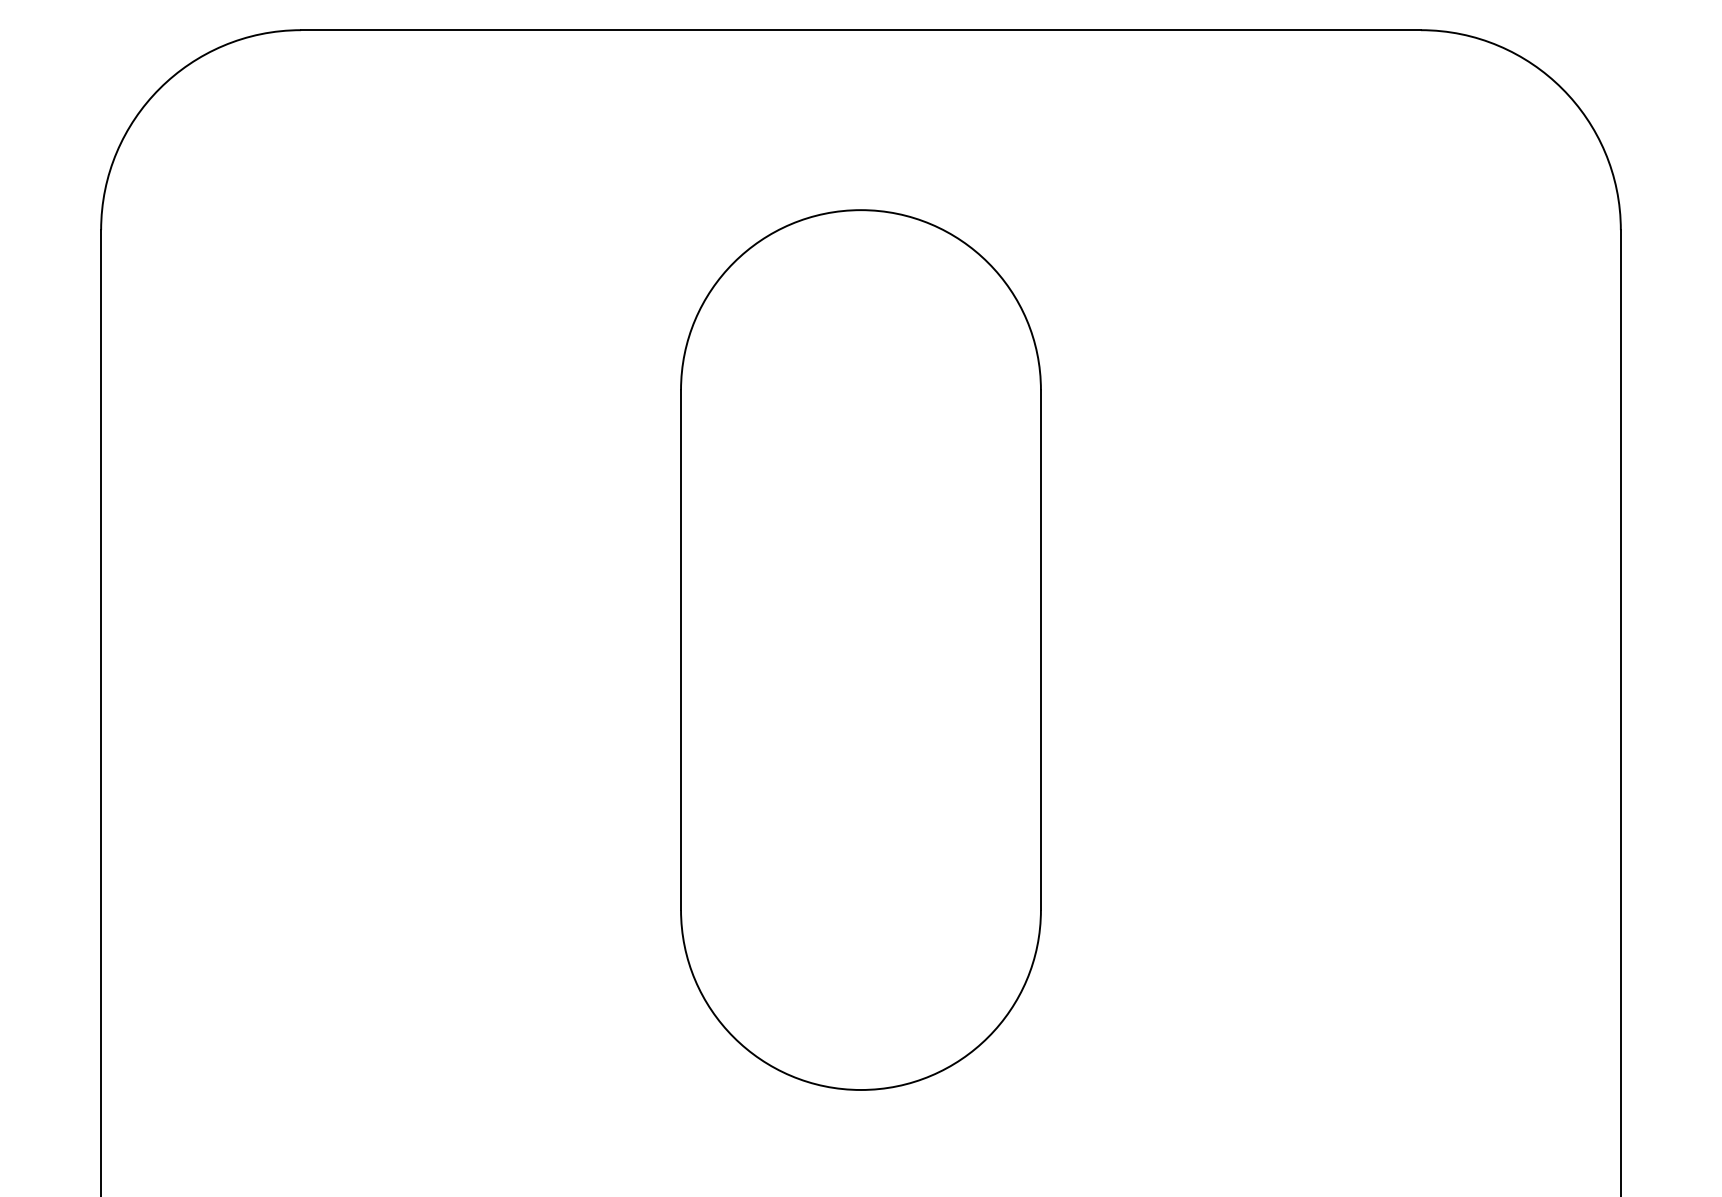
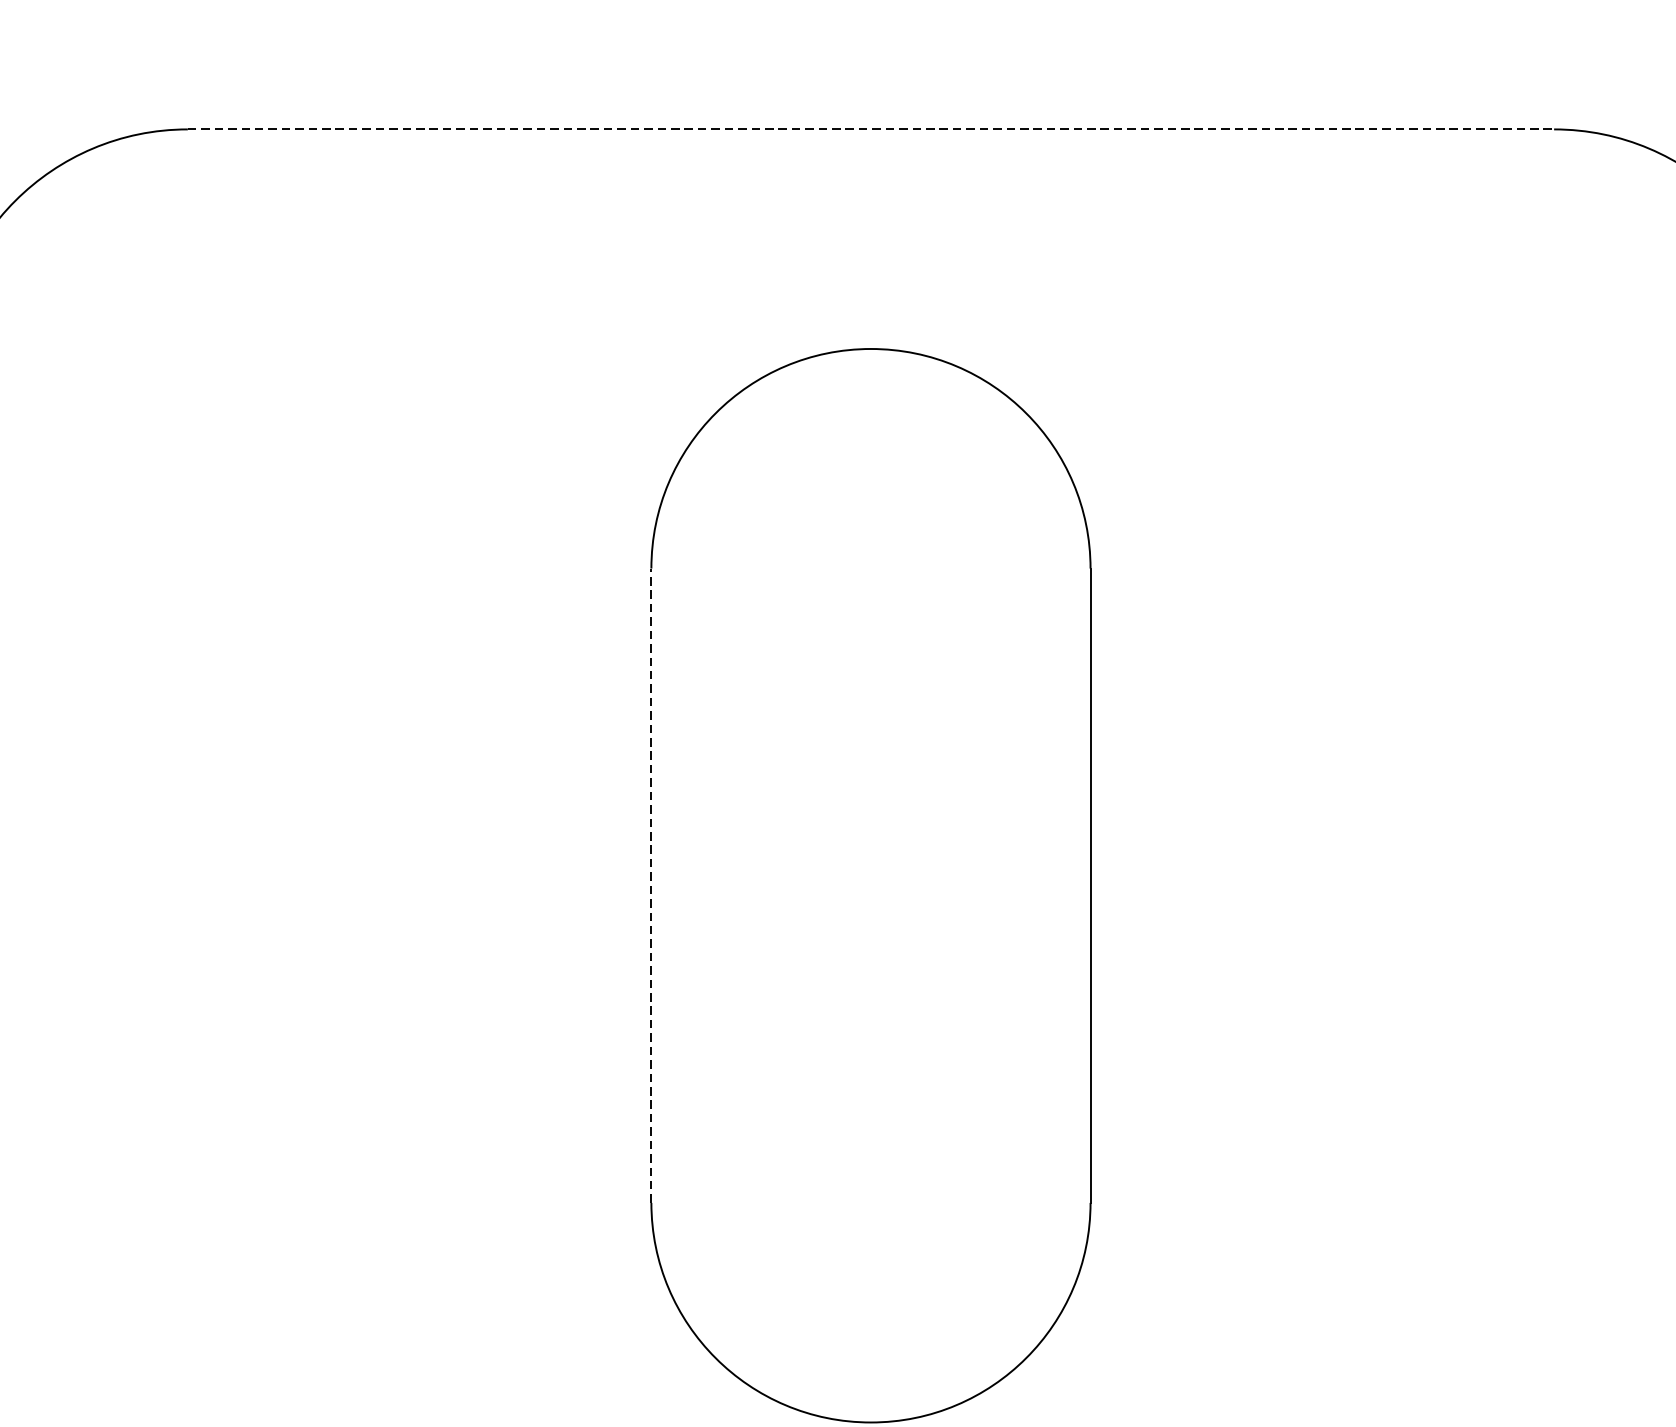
line: (861, 30) -> (871, 129), solid -> dashed
line: (681, 650) -> (651, 886), solid -> dashed

